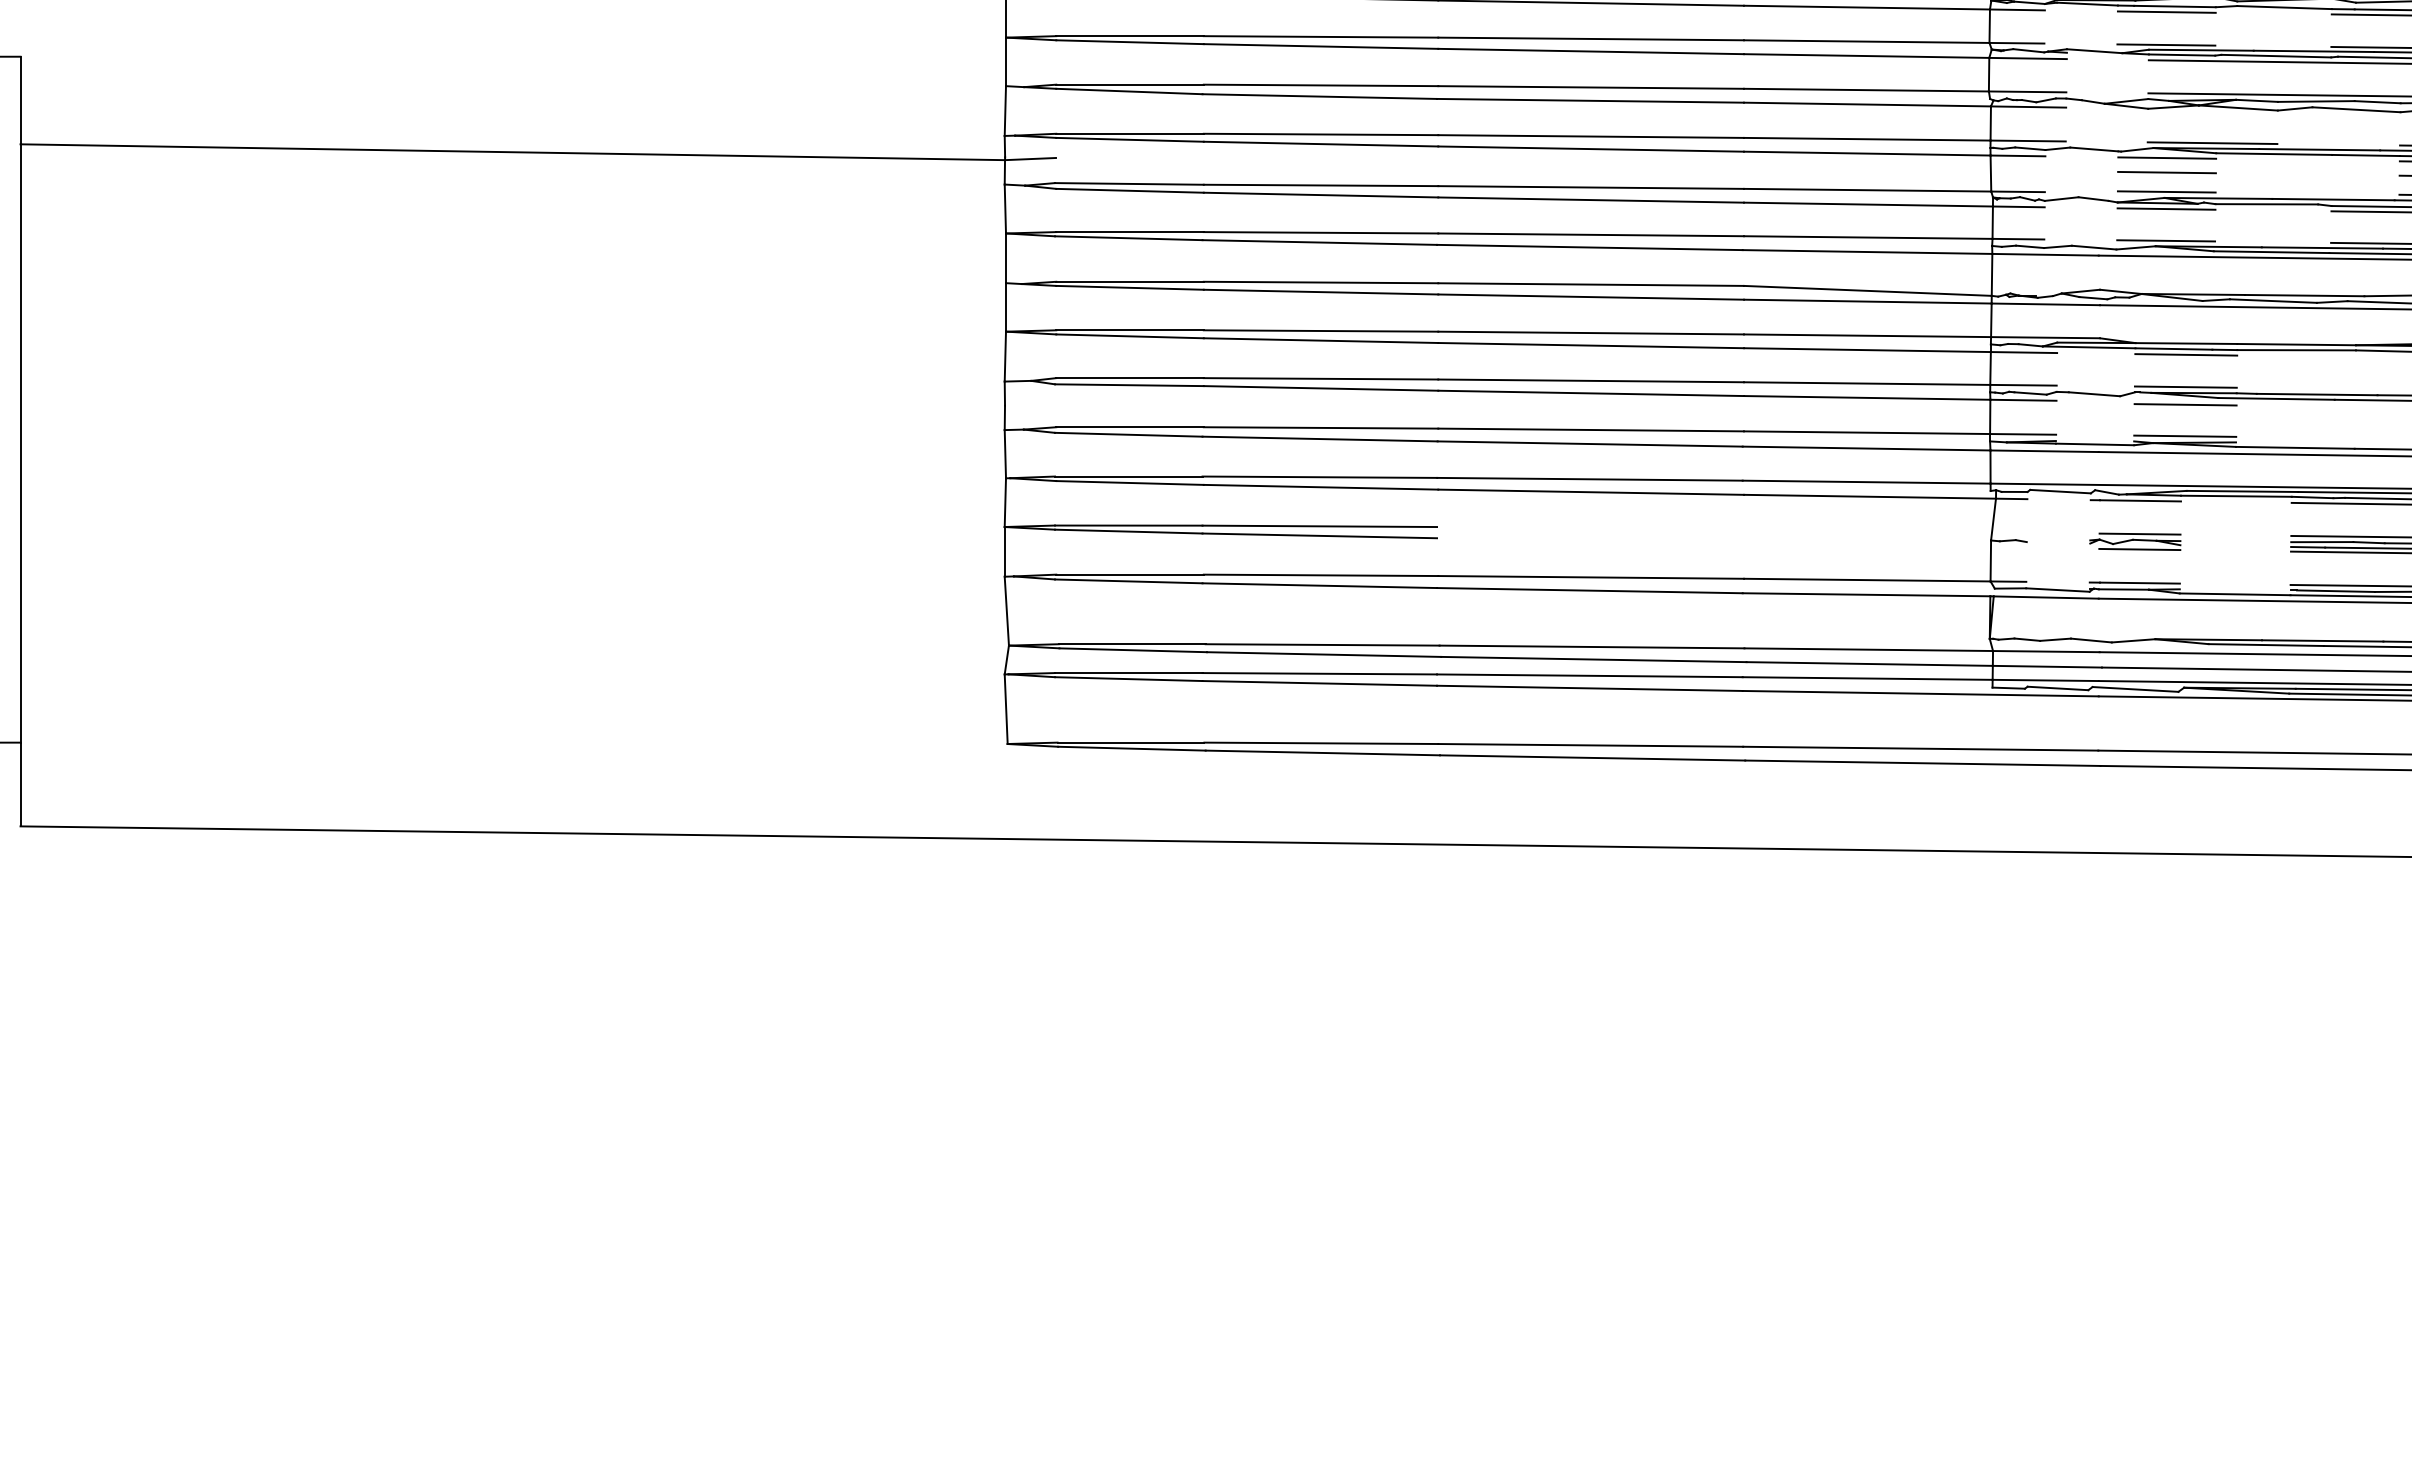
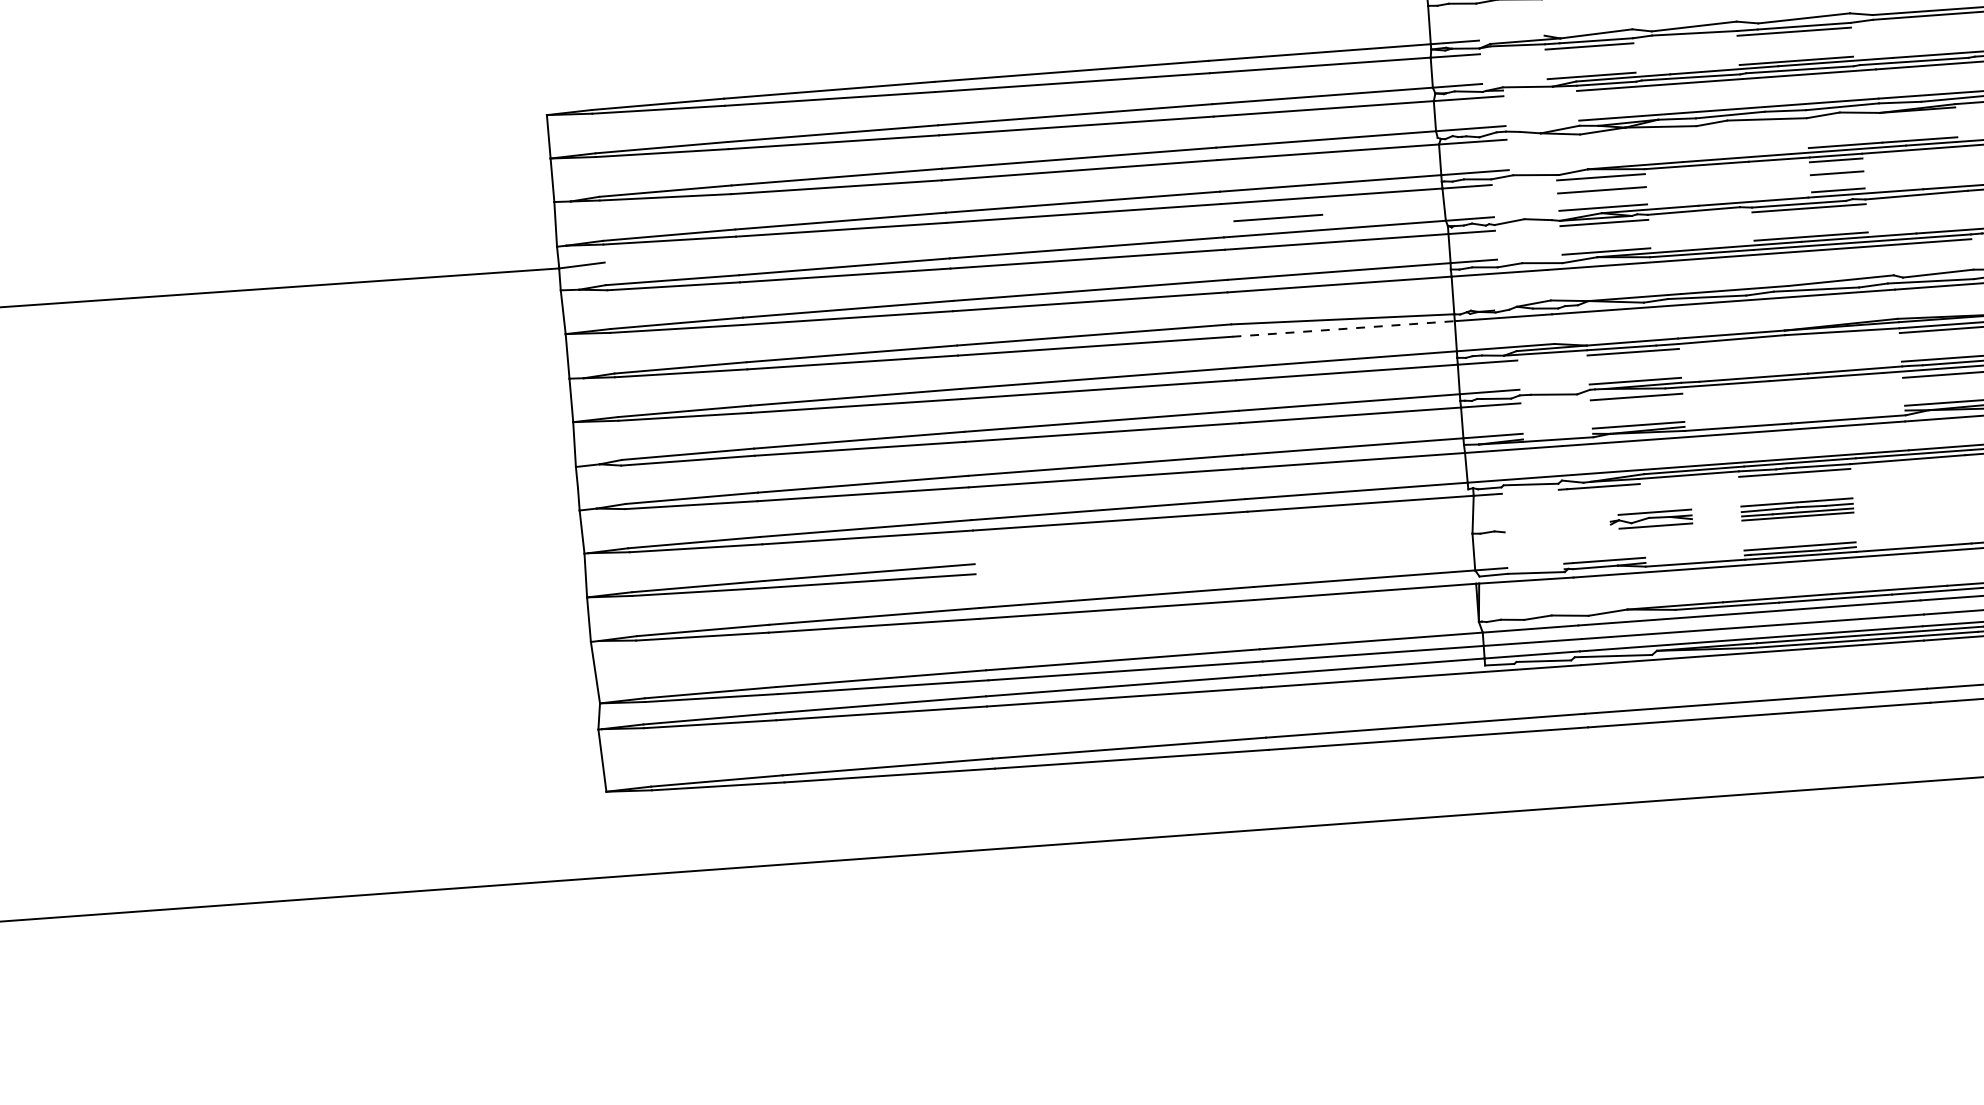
line: (2212, 143) -> (1640, 160), removed
line: (1805, 172) -> (1277, 217), added
line: (1867, 301) -> (1343, 328), solid -> dashed
part: (2135, 541) -> (1651, 519), moved

